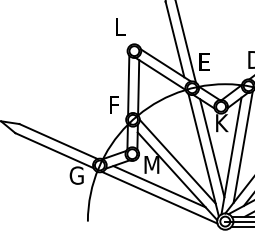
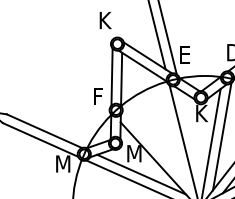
text: (122, 26) -> (106, 20), L -> K
line: (212, 148) -> (192, 137), removed
line: (177, 161) -> (159, 150), removed
text: (77, 175) -> (62, 163), G -> M

